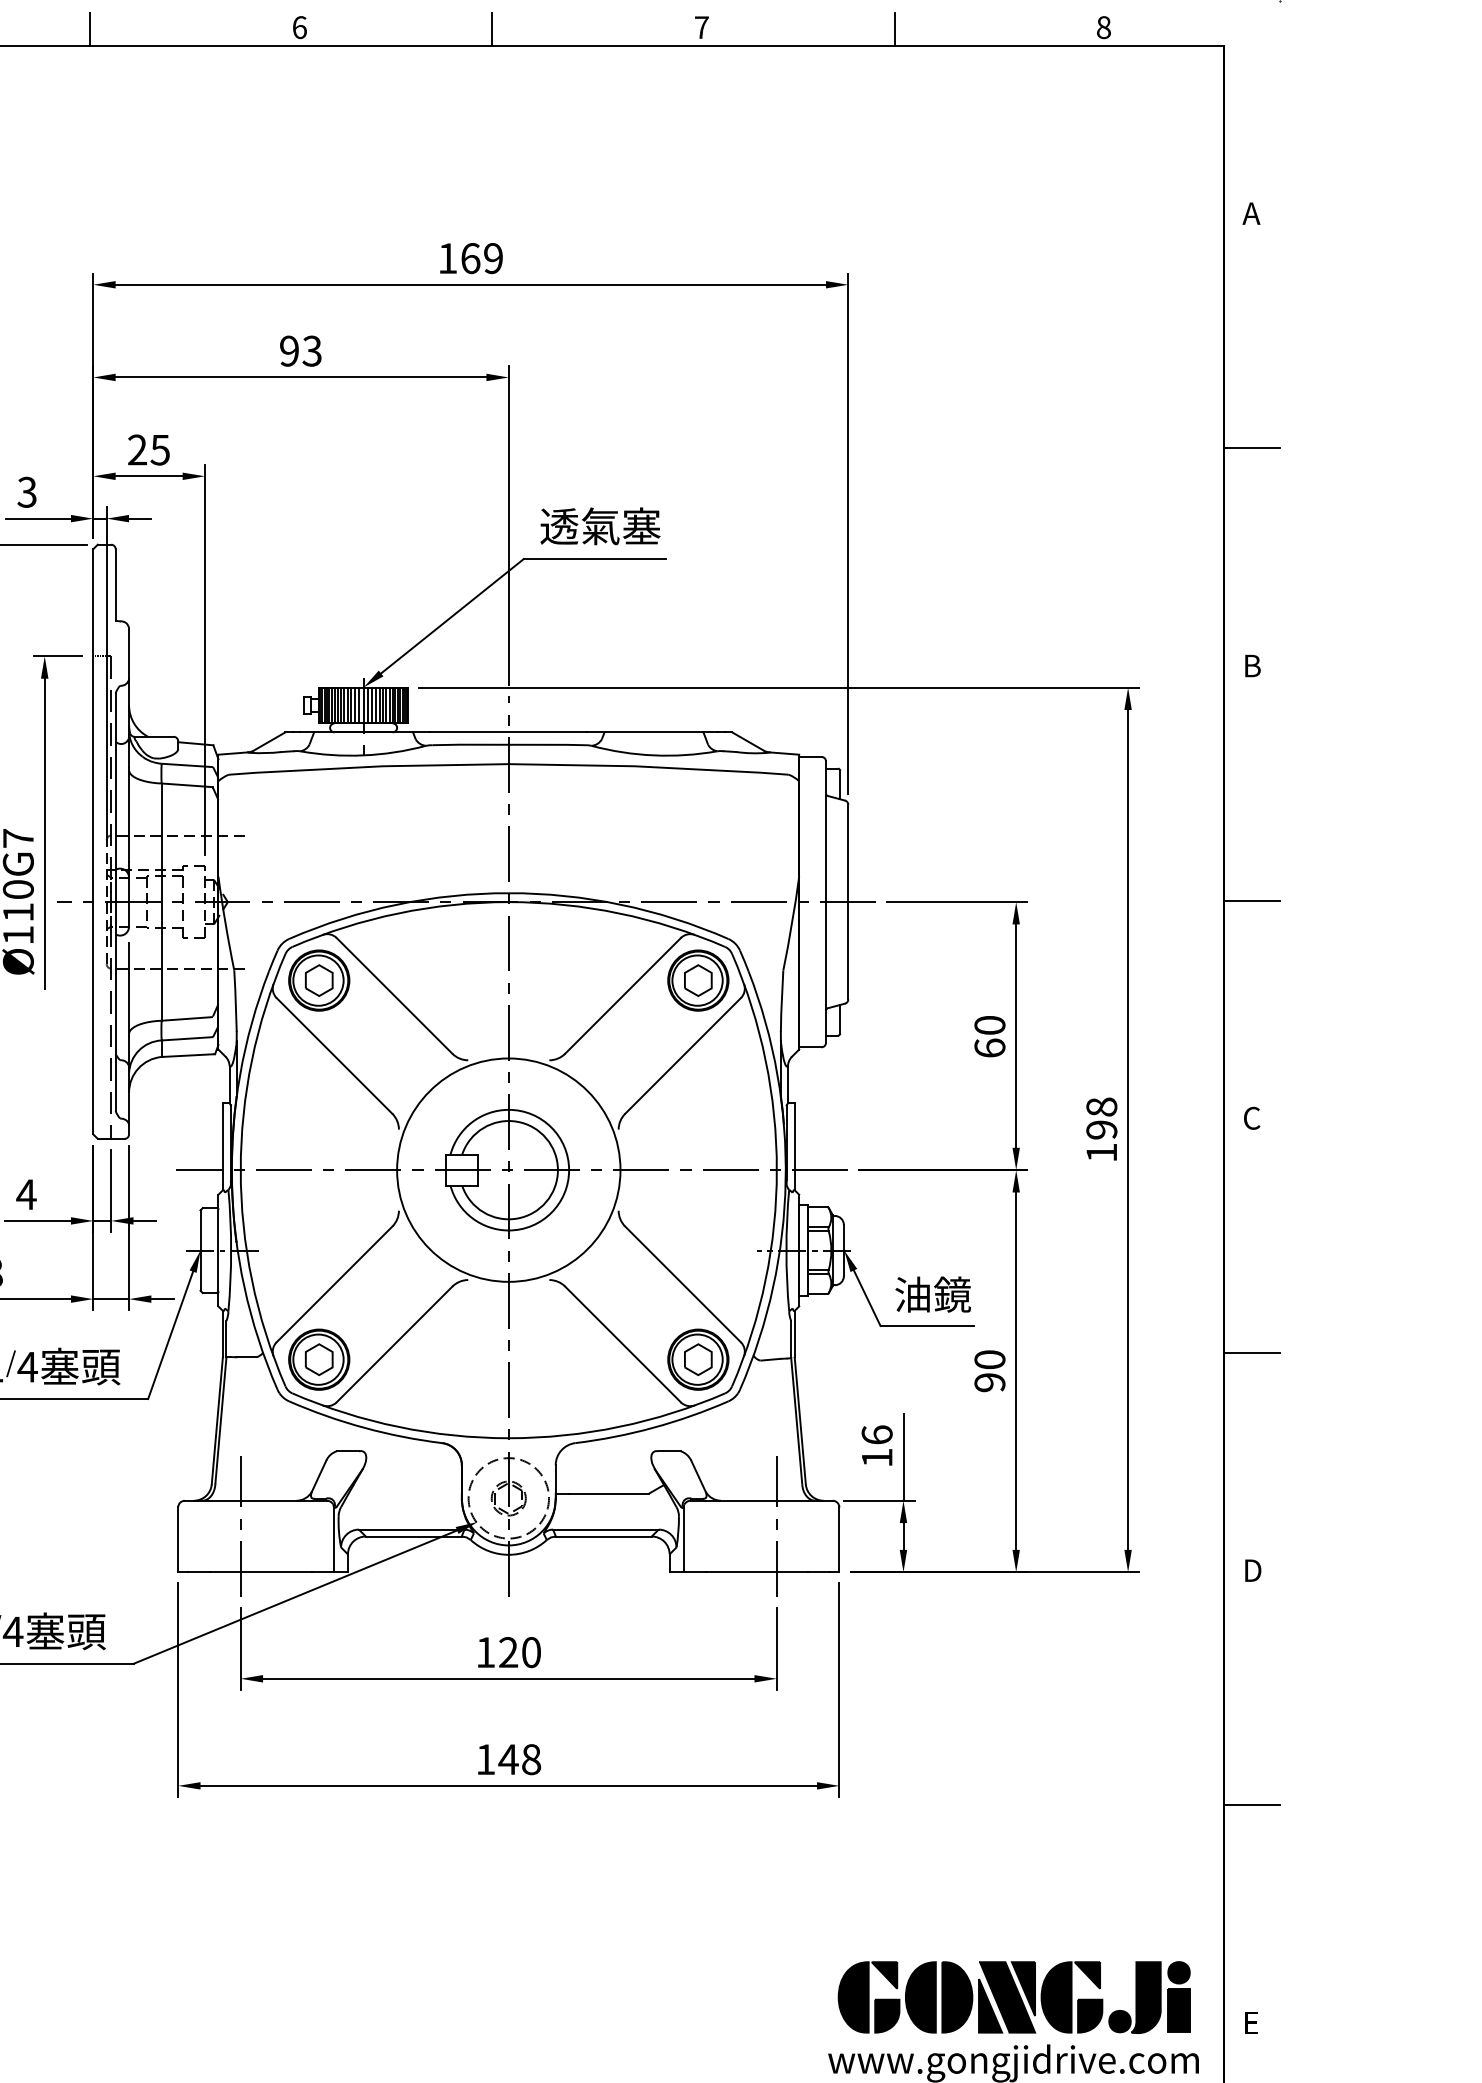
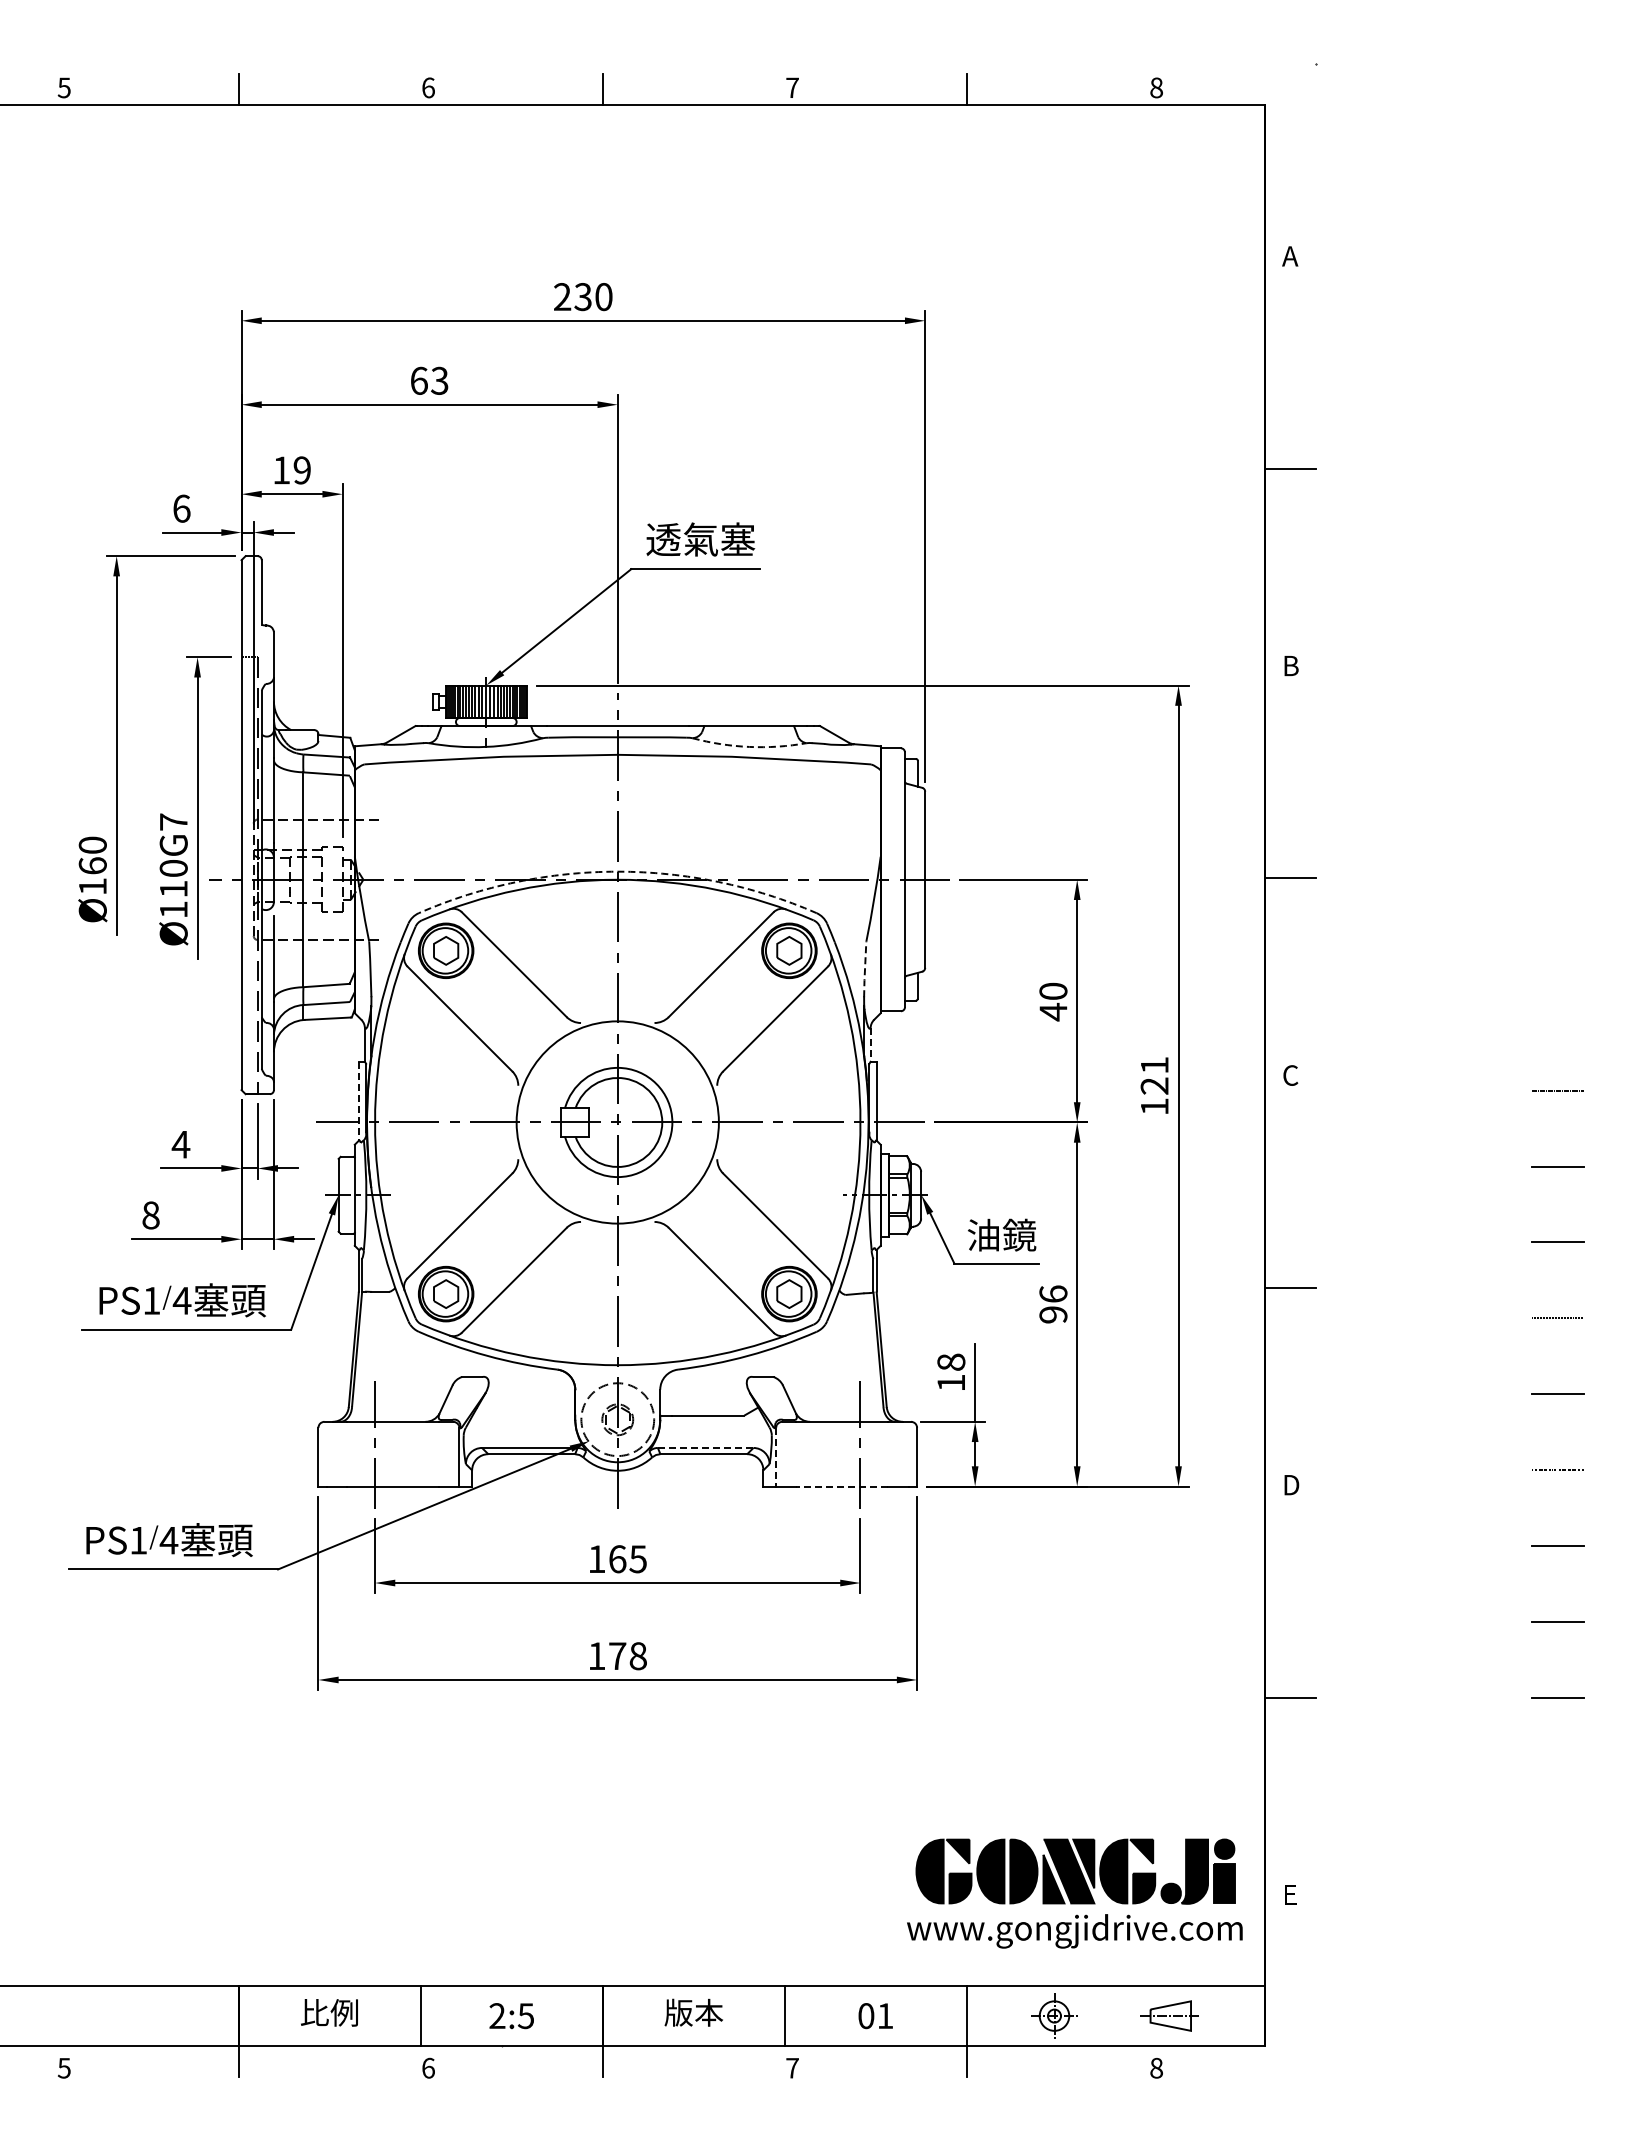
text: (470, 259) -> (583, 297), 169 -> 230
text: (288, 350) -> (418, 380), 93 -> 63
text: (148, 450) -> (291, 470), 25 -> 19
text: (26, 492) -> (181, 508), 3 -> 6
arc: (654, 754) -> (749, 746), solid -> dashed
arc: (508, 892) -> (617, 871), solid -> dashed
line: (782, 1001) -> (865, 969), solid -> dashed
text: (990, 1047) -> (1053, 1011), 60 -> 40
line: (787, 1085) -> (870, 1045), solid -> dashed
text: (1101, 1118) -> (1154, 1075), 198 -> 121
line: (222, 1146) -> (358, 1101), solid -> dashed
text: (990, 1359) -> (1053, 1293), 90 -> 96
text: (877, 1434) -> (951, 1361), 16 -> 18
line: (605, 1529) -> (705, 1447), solid -> dashed
line: (684, 1540) -> (776, 1457), solid -> dashed
line: (755, 1572) -> (841, 1486), solid -> dashed
text: (519, 1652) -> (627, 1559), 120 -> 165
text: (508, 1758) -> (617, 1655), 148 -> 178

